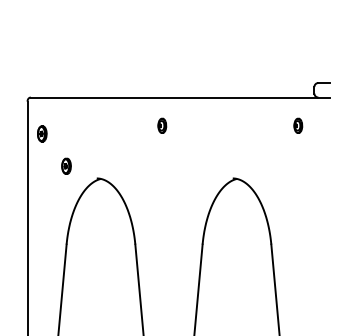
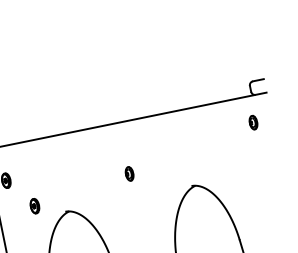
part: (162, 125) -> (129, 173), moved
part: (298, 125) -> (253, 122), moved

